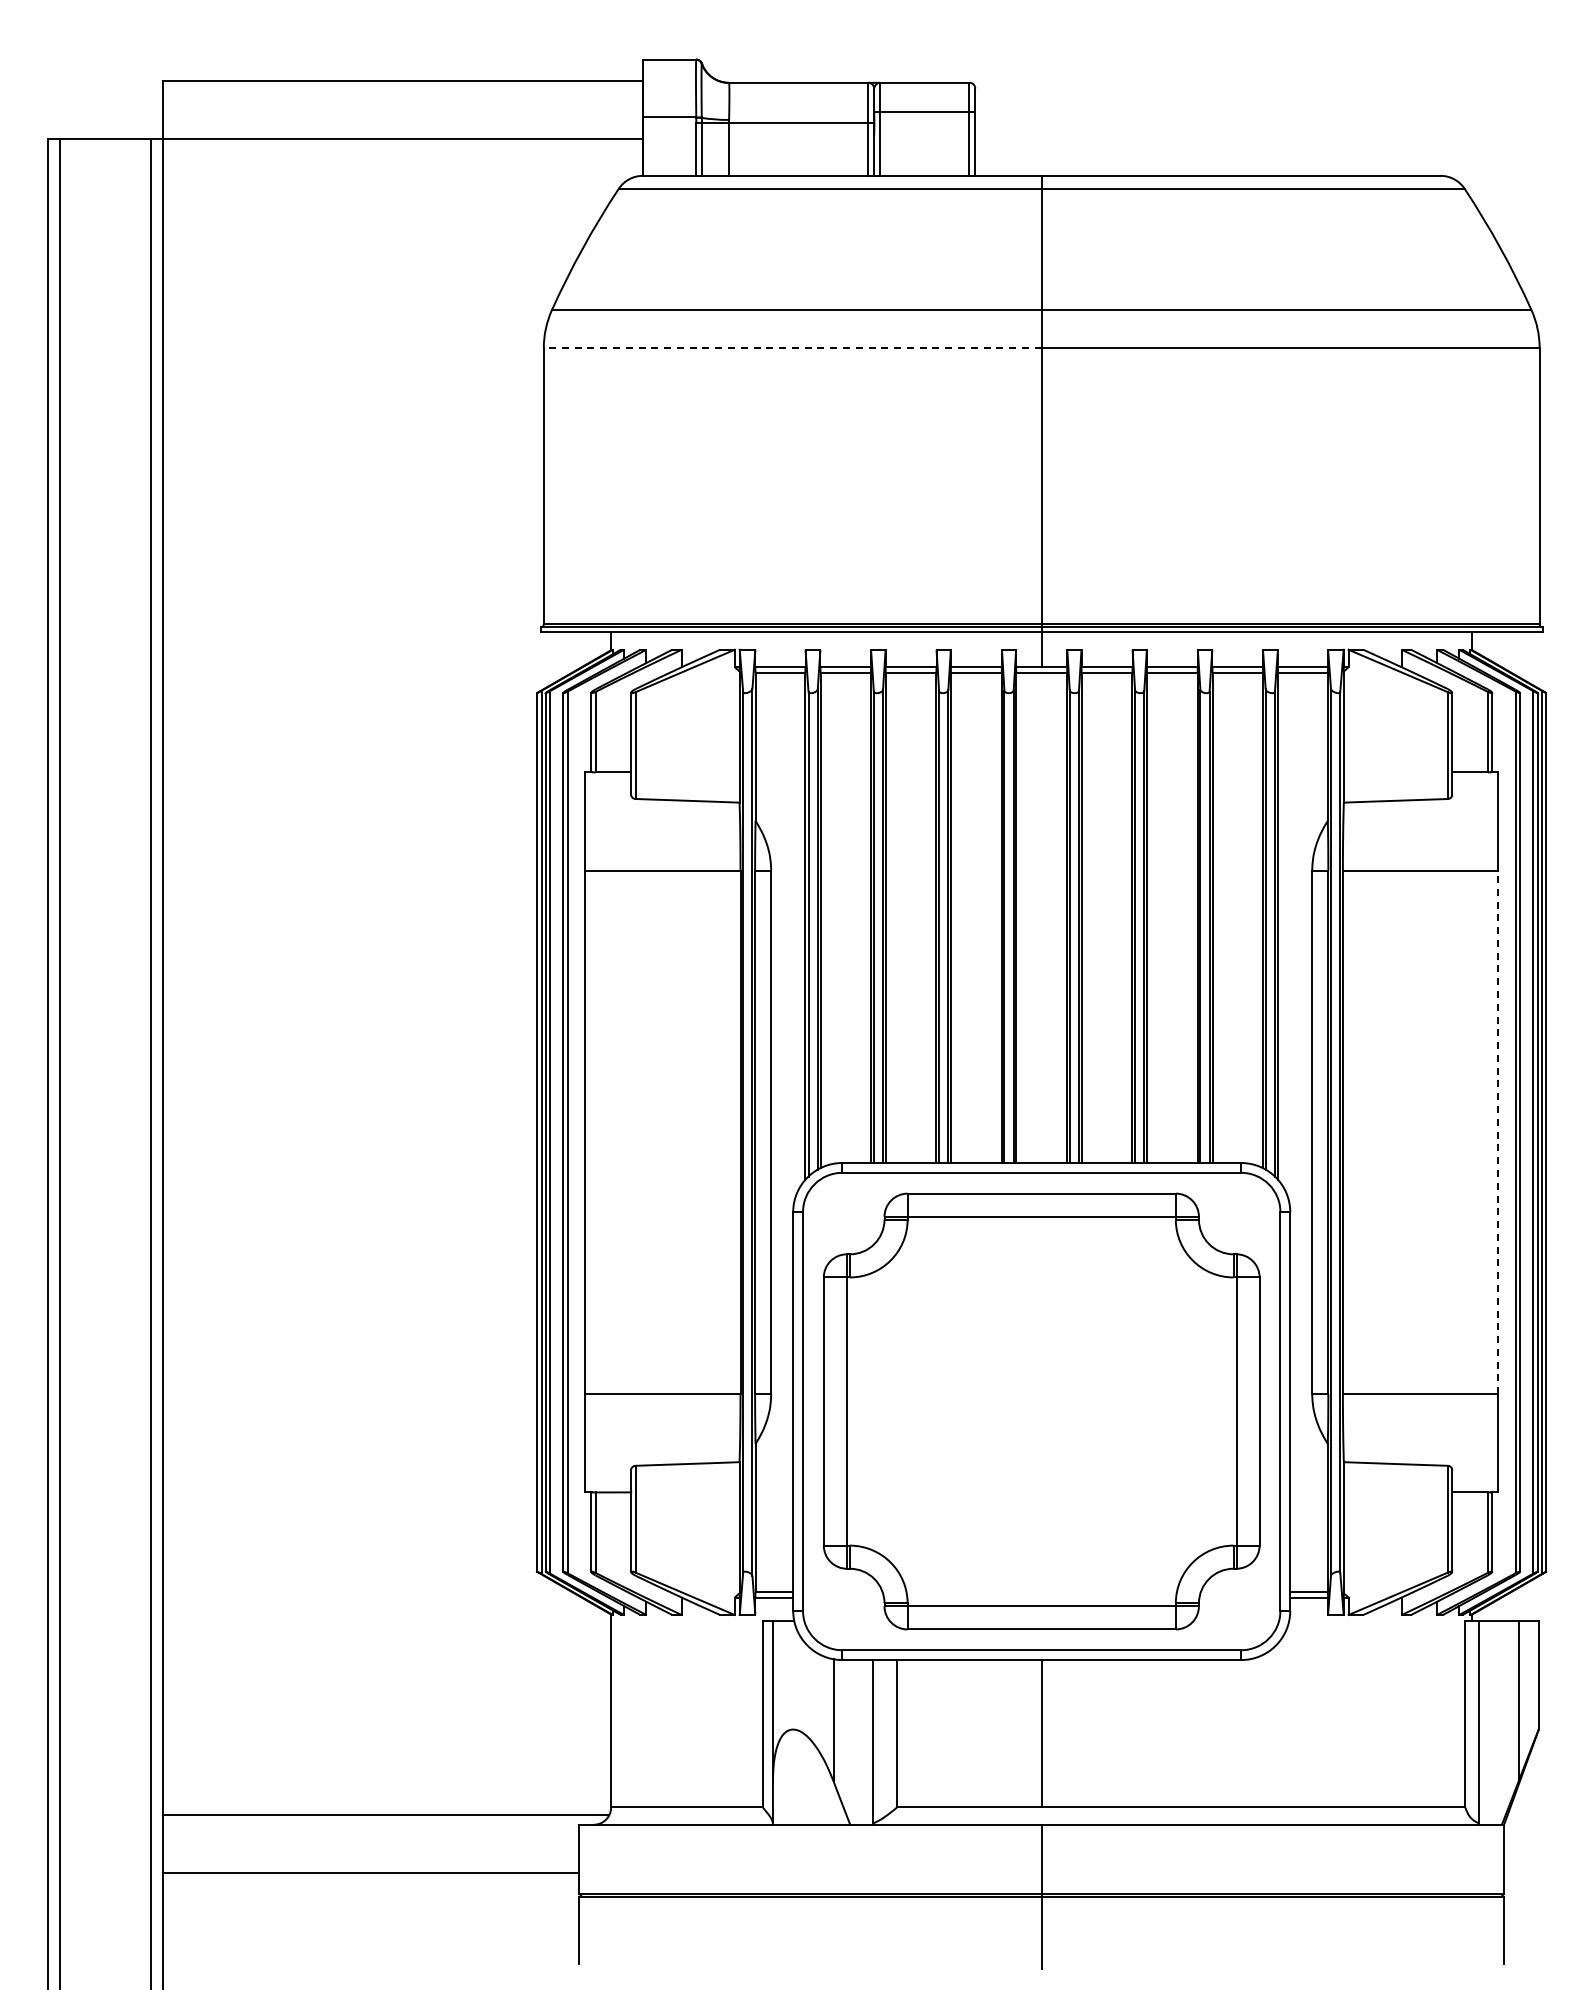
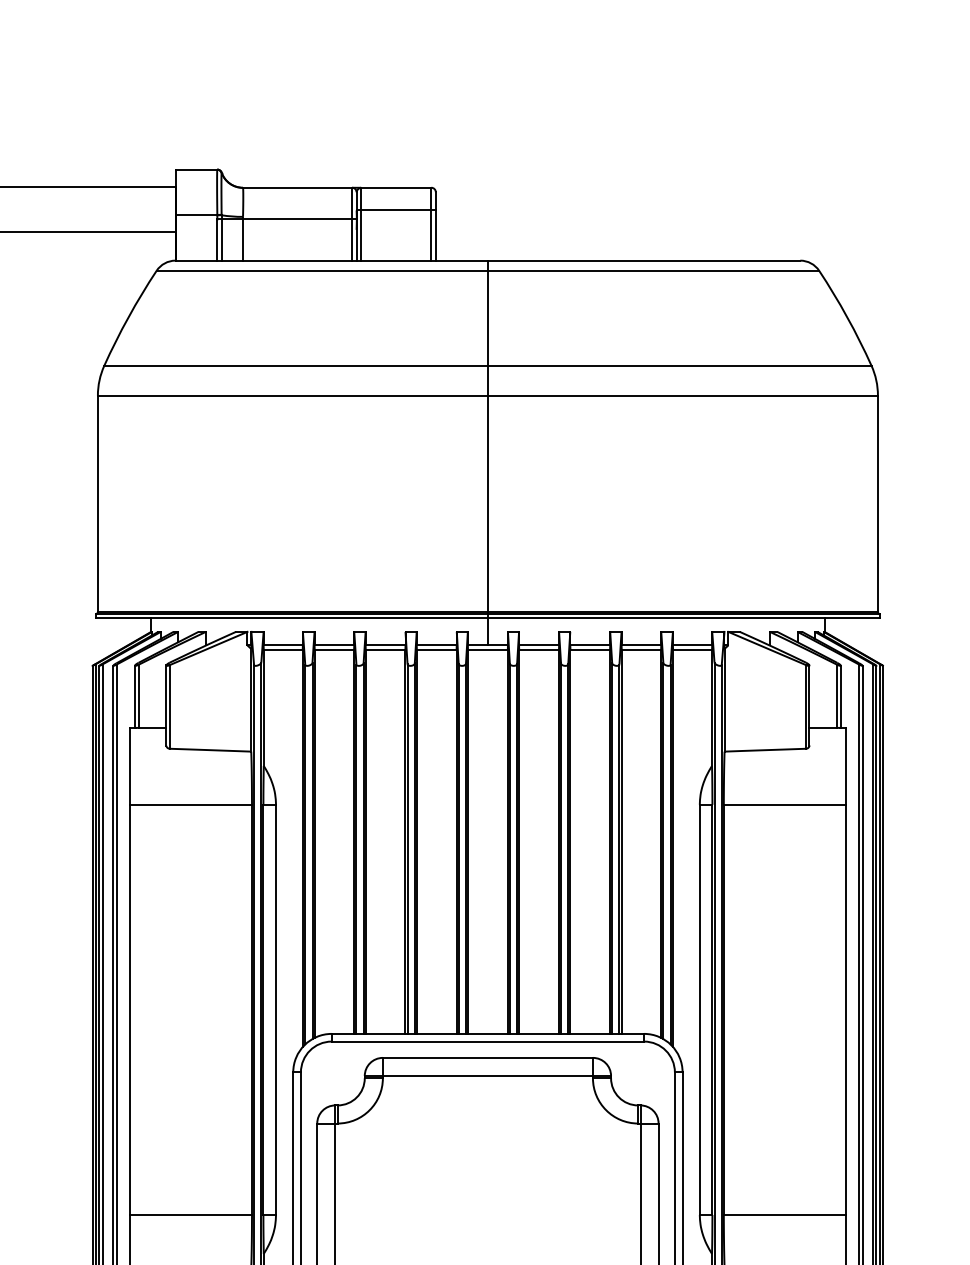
line: (792, 348) -> (292, 395), dashed -> solid
line: (1498, 1132) -> (845, 1010), dashed -> solid

